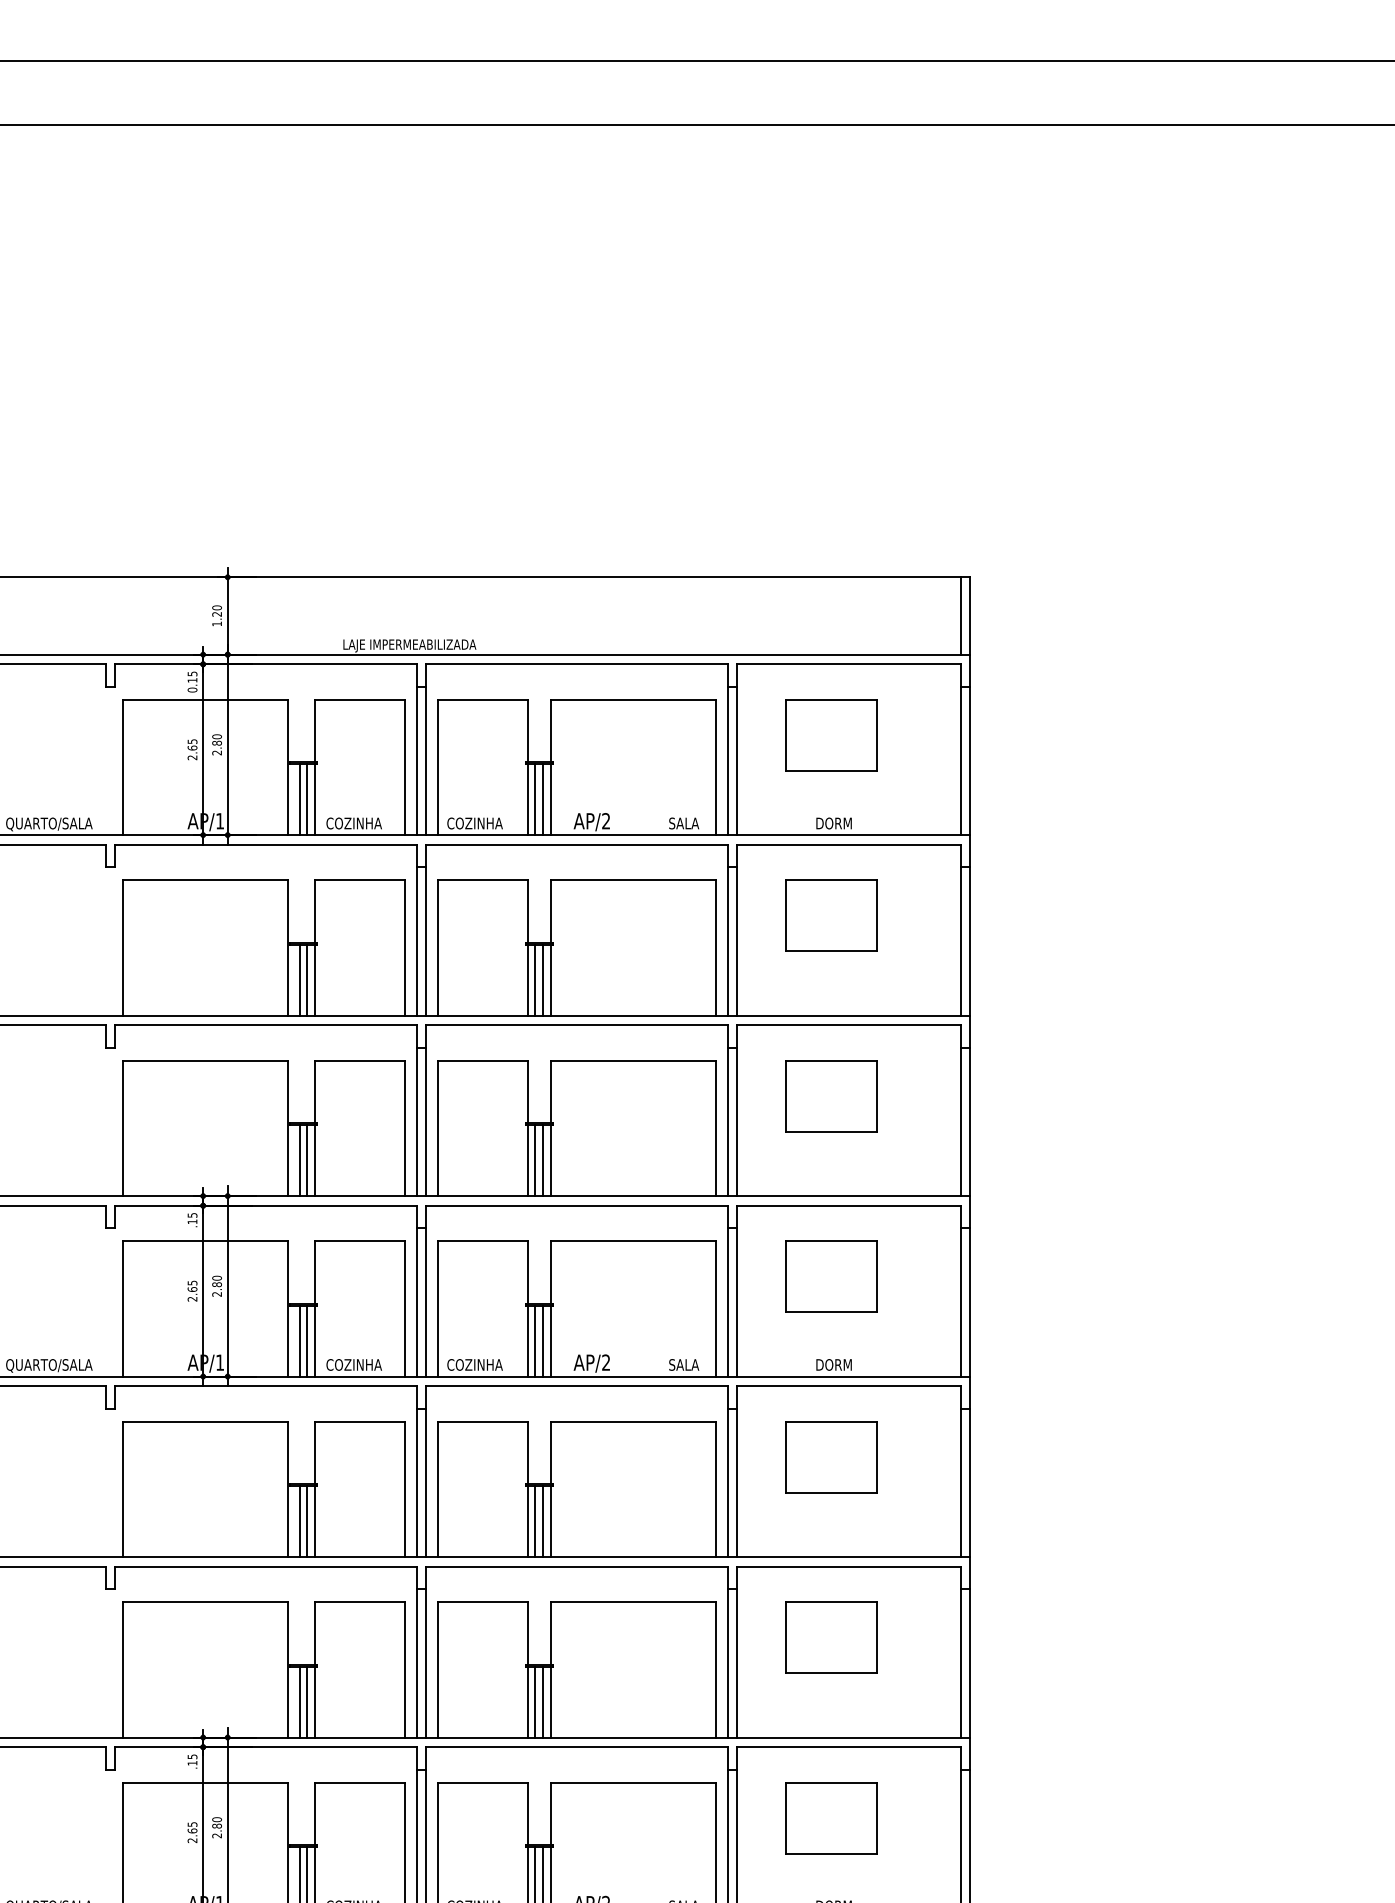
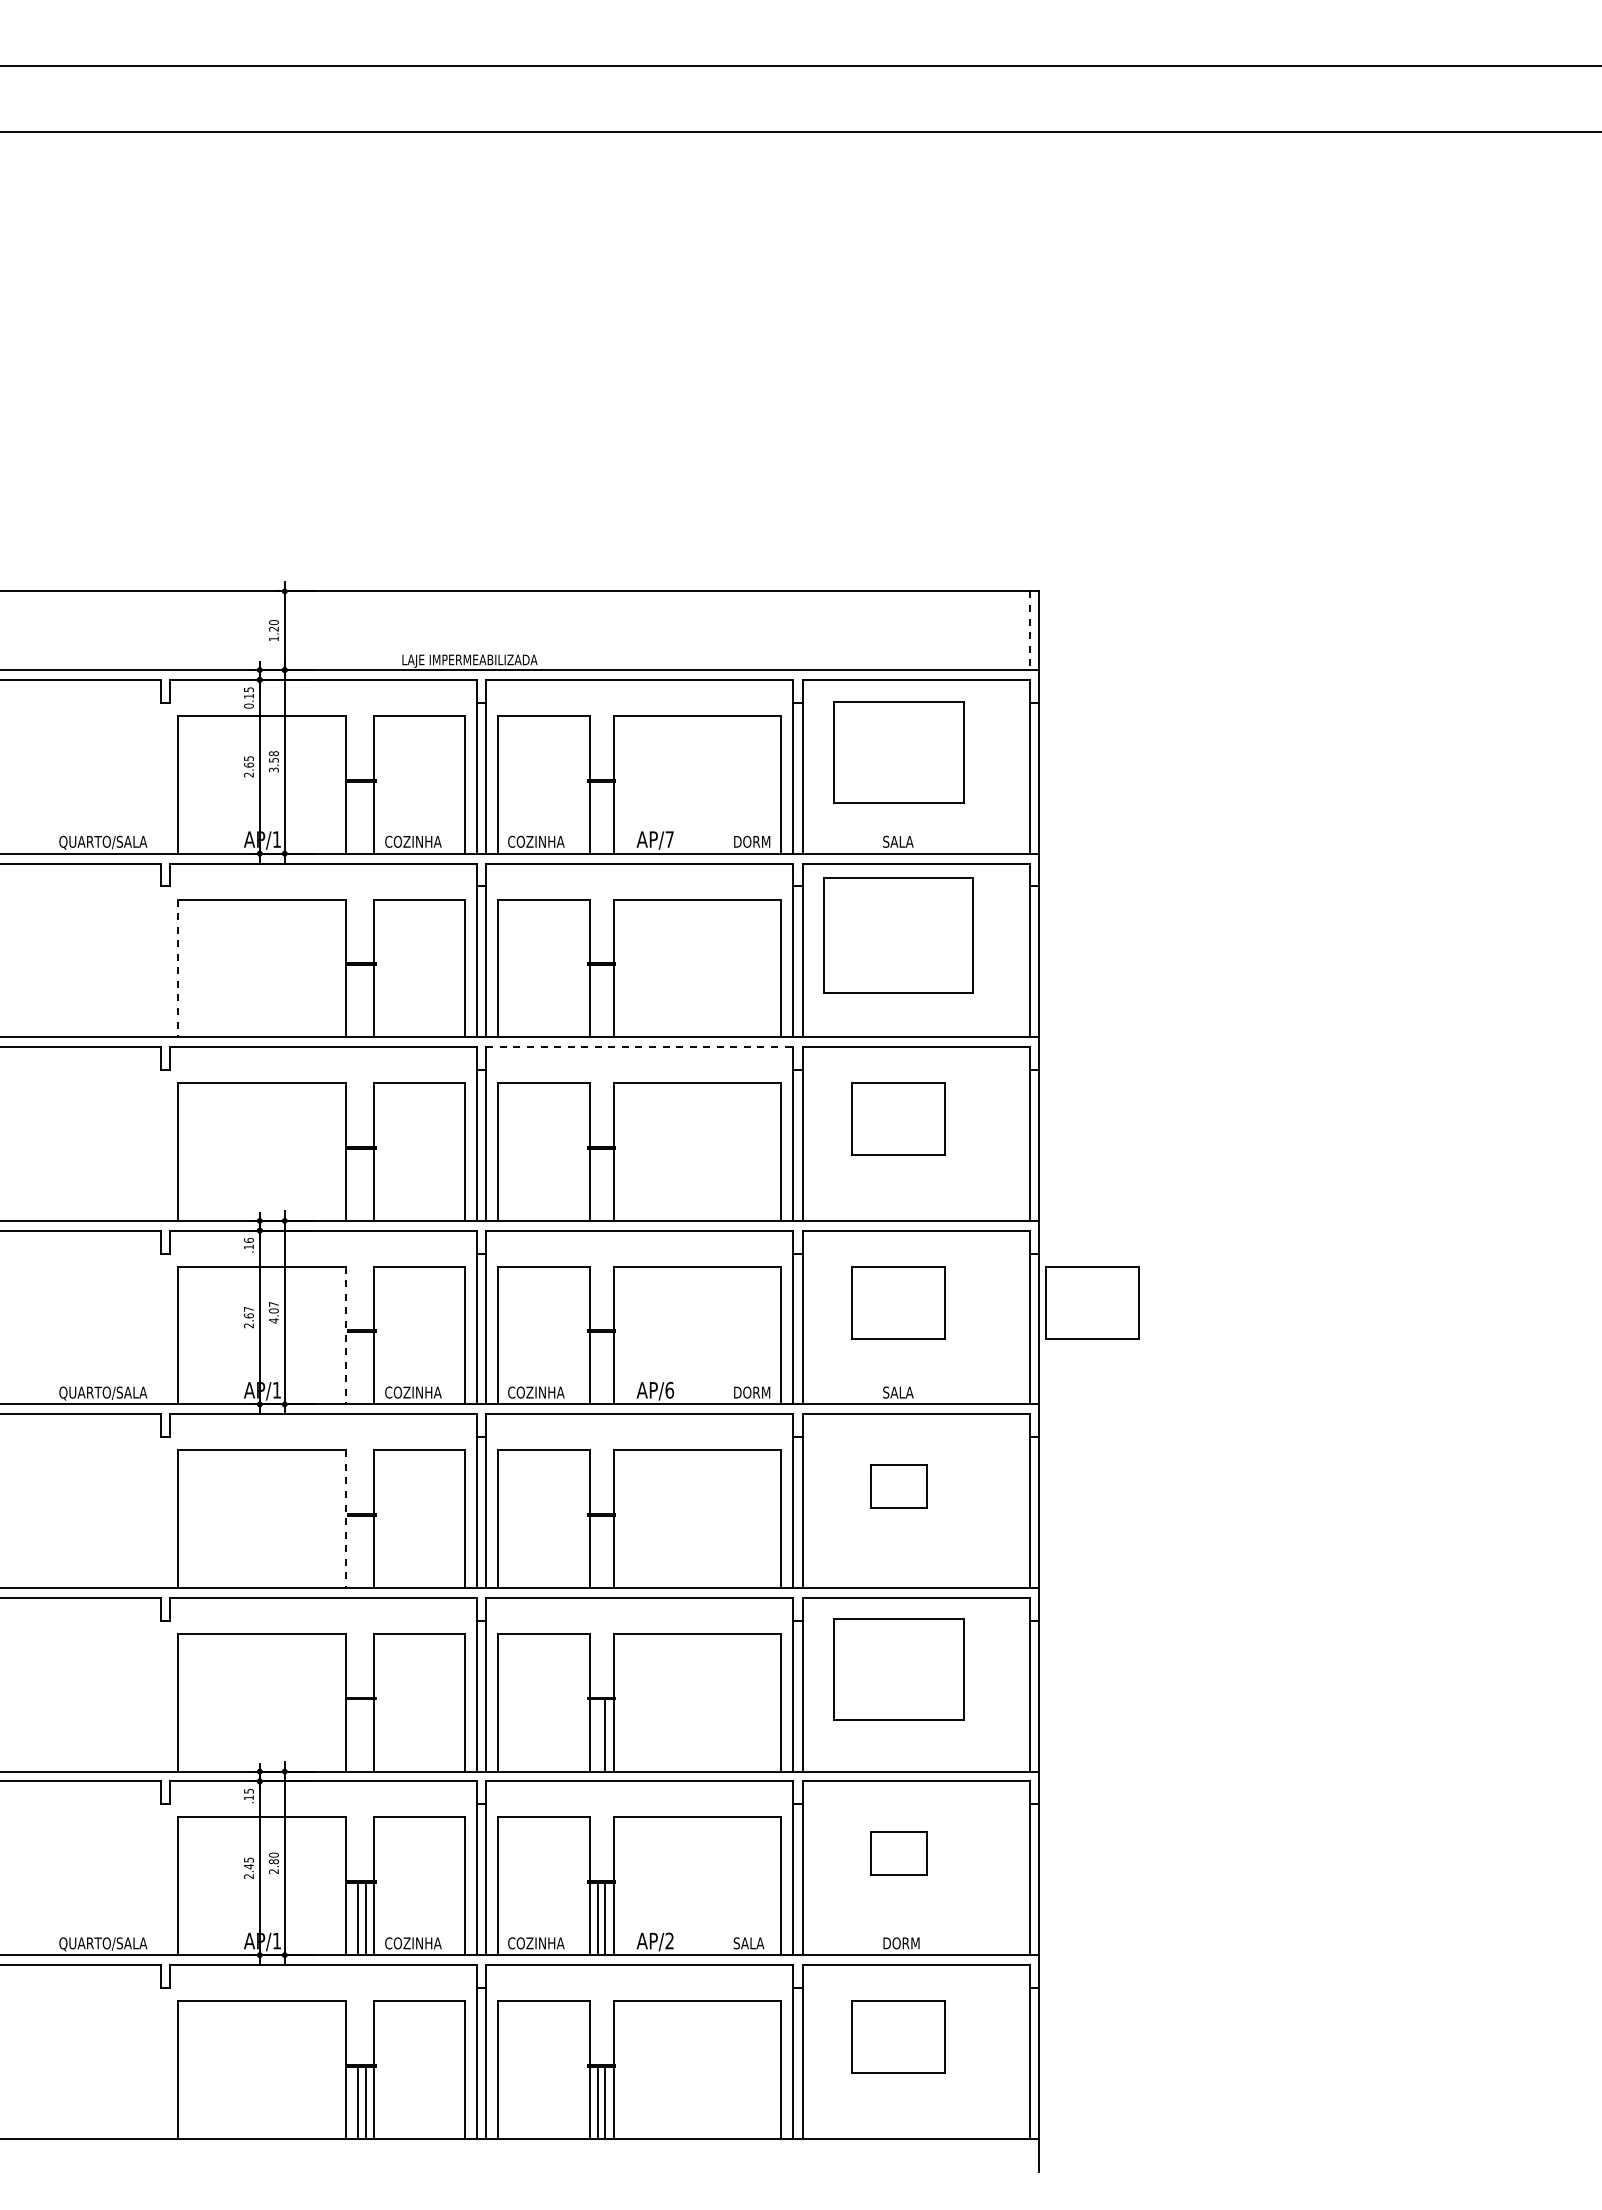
line: (960, 616) -> (1030, 631), solid -> dashed
part: (831, 734) -> (898, 751), size x1.4
text: (216, 744) -> (273, 761), 2.80 -> 3.58
line: (300, 799) -> (358, 817), removed
line: (307, 799) -> (365, 817), removed
line: (535, 799) -> (597, 817), removed
line: (543, 799) -> (605, 817), removed
text: (605, 821) -> (669, 839), AP/2 -> AP/7
text: (686, 823) -> (751, 841), SALA -> DORM
text: (834, 823) -> (901, 841), DORM -> SALA
part: (831, 915) -> (898, 935), size x1.6
line: (123, 948) -> (178, 968), solid -> dashed
line: (300, 980) -> (358, 1001), removed
line: (307, 980) -> (365, 1001), removed
line: (535, 980) -> (597, 1001), removed
line: (543, 980) -> (605, 1001), removed
line: (576, 1025) -> (639, 1047), solid -> dashed
line: (300, 1160) -> (358, 1184), removed
line: (307, 1160) -> (365, 1184), removed
line: (535, 1160) -> (597, 1184), removed
line: (543, 1160) -> (605, 1184), removed
text: (192, 1215) -> (248, 1240), .15 -> .16
part: (1021, 1276) -> (1092, 1302), added
text: (192, 1283) -> (248, 1309), 2.65 -> 2.67
text: (216, 1286) -> (273, 1312), 2.80 -> 4.07
line: (288, 1308) -> (346, 1335), solid -> dashed
line: (300, 1341) -> (358, 1368), removed
line: (307, 1341) -> (365, 1368), removed
line: (535, 1341) -> (597, 1368), removed
line: (543, 1341) -> (605, 1368), removed
text: (605, 1361) -> (669, 1389), AP/2 -> AP/6
text: (686, 1364) -> (751, 1392), SALA -> DORM
text: (834, 1364) -> (901, 1392), DORM -> SALA
part: (831, 1456) -> (898, 1485), size x0.6
line: (288, 1489) -> (346, 1519), solid -> dashed
line: (300, 1521) -> (358, 1551), removed
line: (307, 1521) -> (365, 1551), removed
line: (535, 1521) -> (597, 1551), removed
line: (543, 1521) -> (605, 1551), removed
part: (831, 1637) -> (898, 1669), size x1.4
line: (300, 1702) -> (358, 1735), removed
line: (307, 1702) -> (365, 1735), removed
line: (535, 1702) -> (597, 1735), removed
part: (831, 1818) -> (898, 1853), size x0.6
text: (192, 1830) -> (248, 1866), 2.65 -> 2.45

